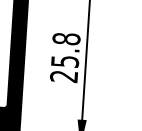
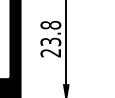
text: (64, 60) -> (50, 41), 25.8 -> 23.8

